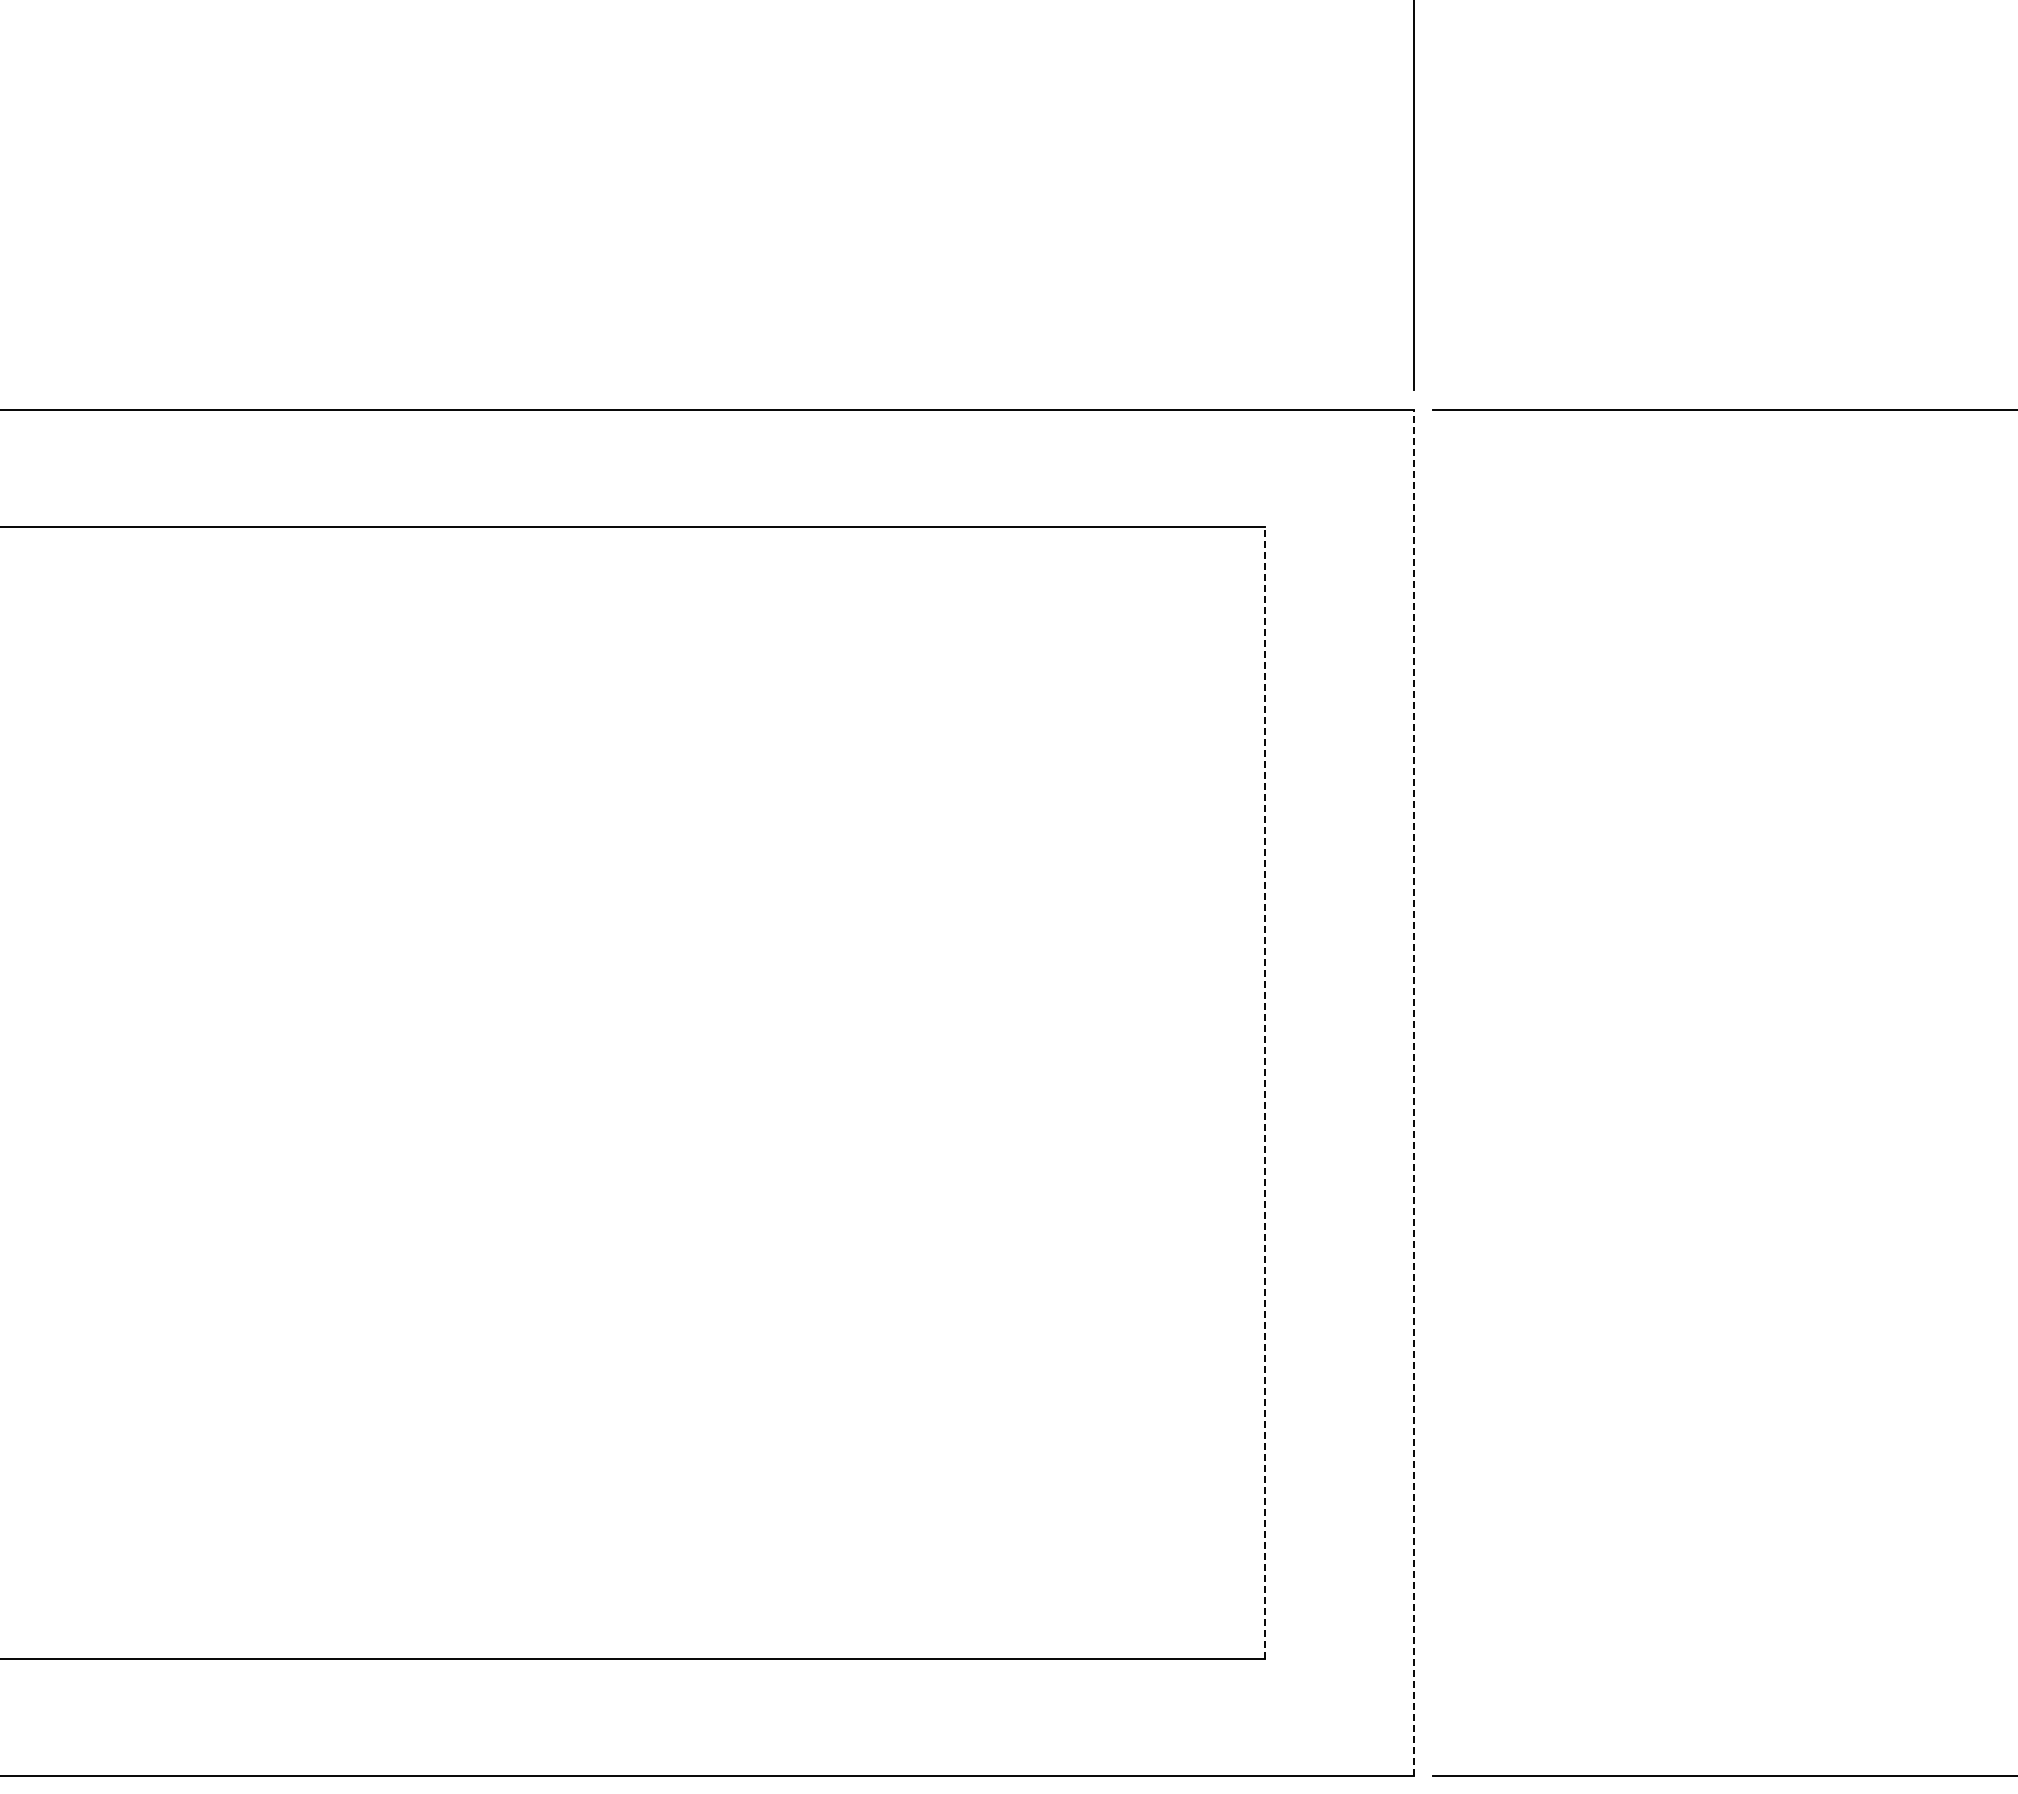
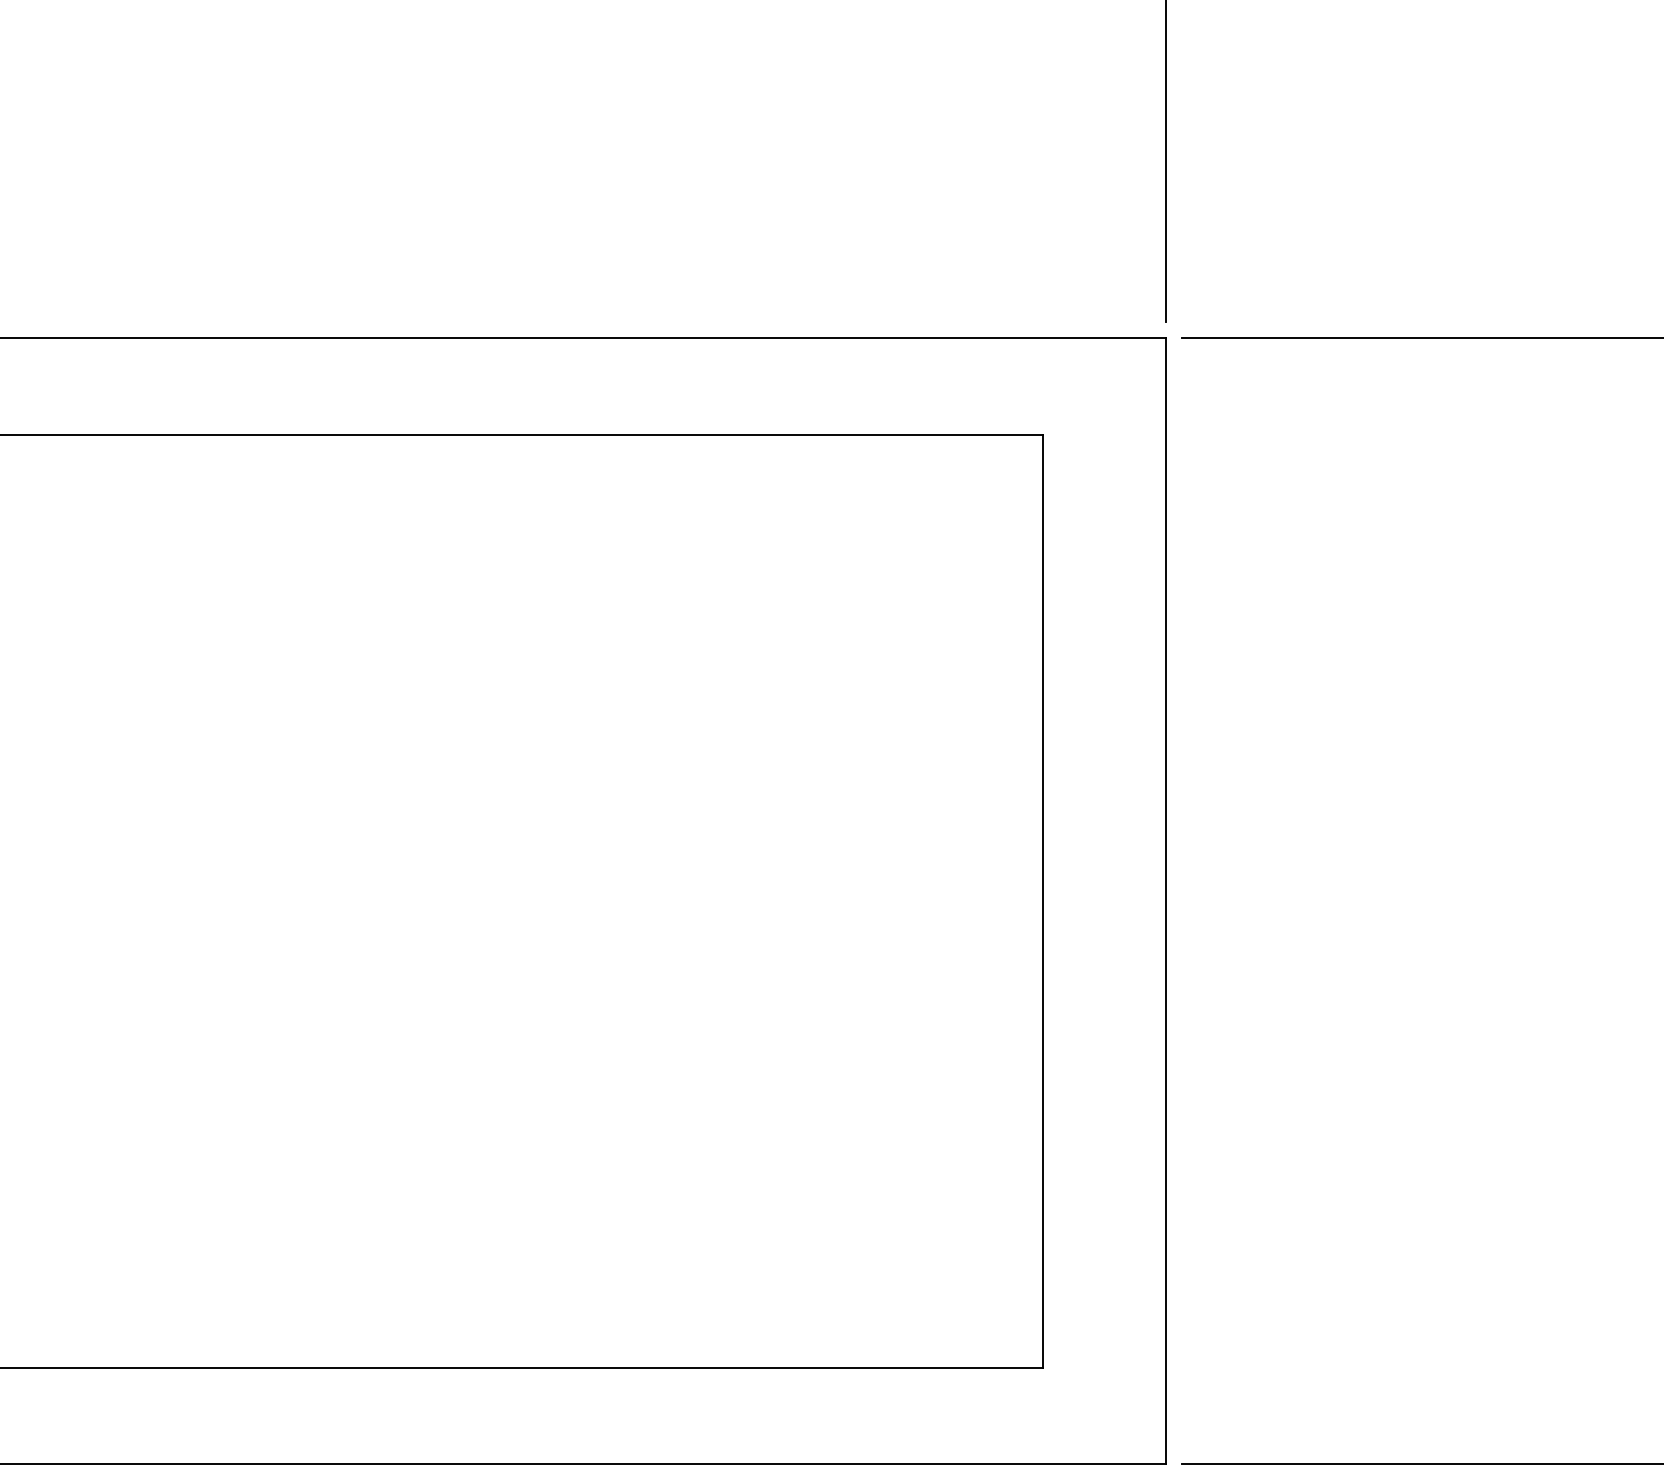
line: (1414, 1092) -> (1166, 900), dashed -> solid
line: (1264, 1093) -> (1042, 901), dashed -> solid

